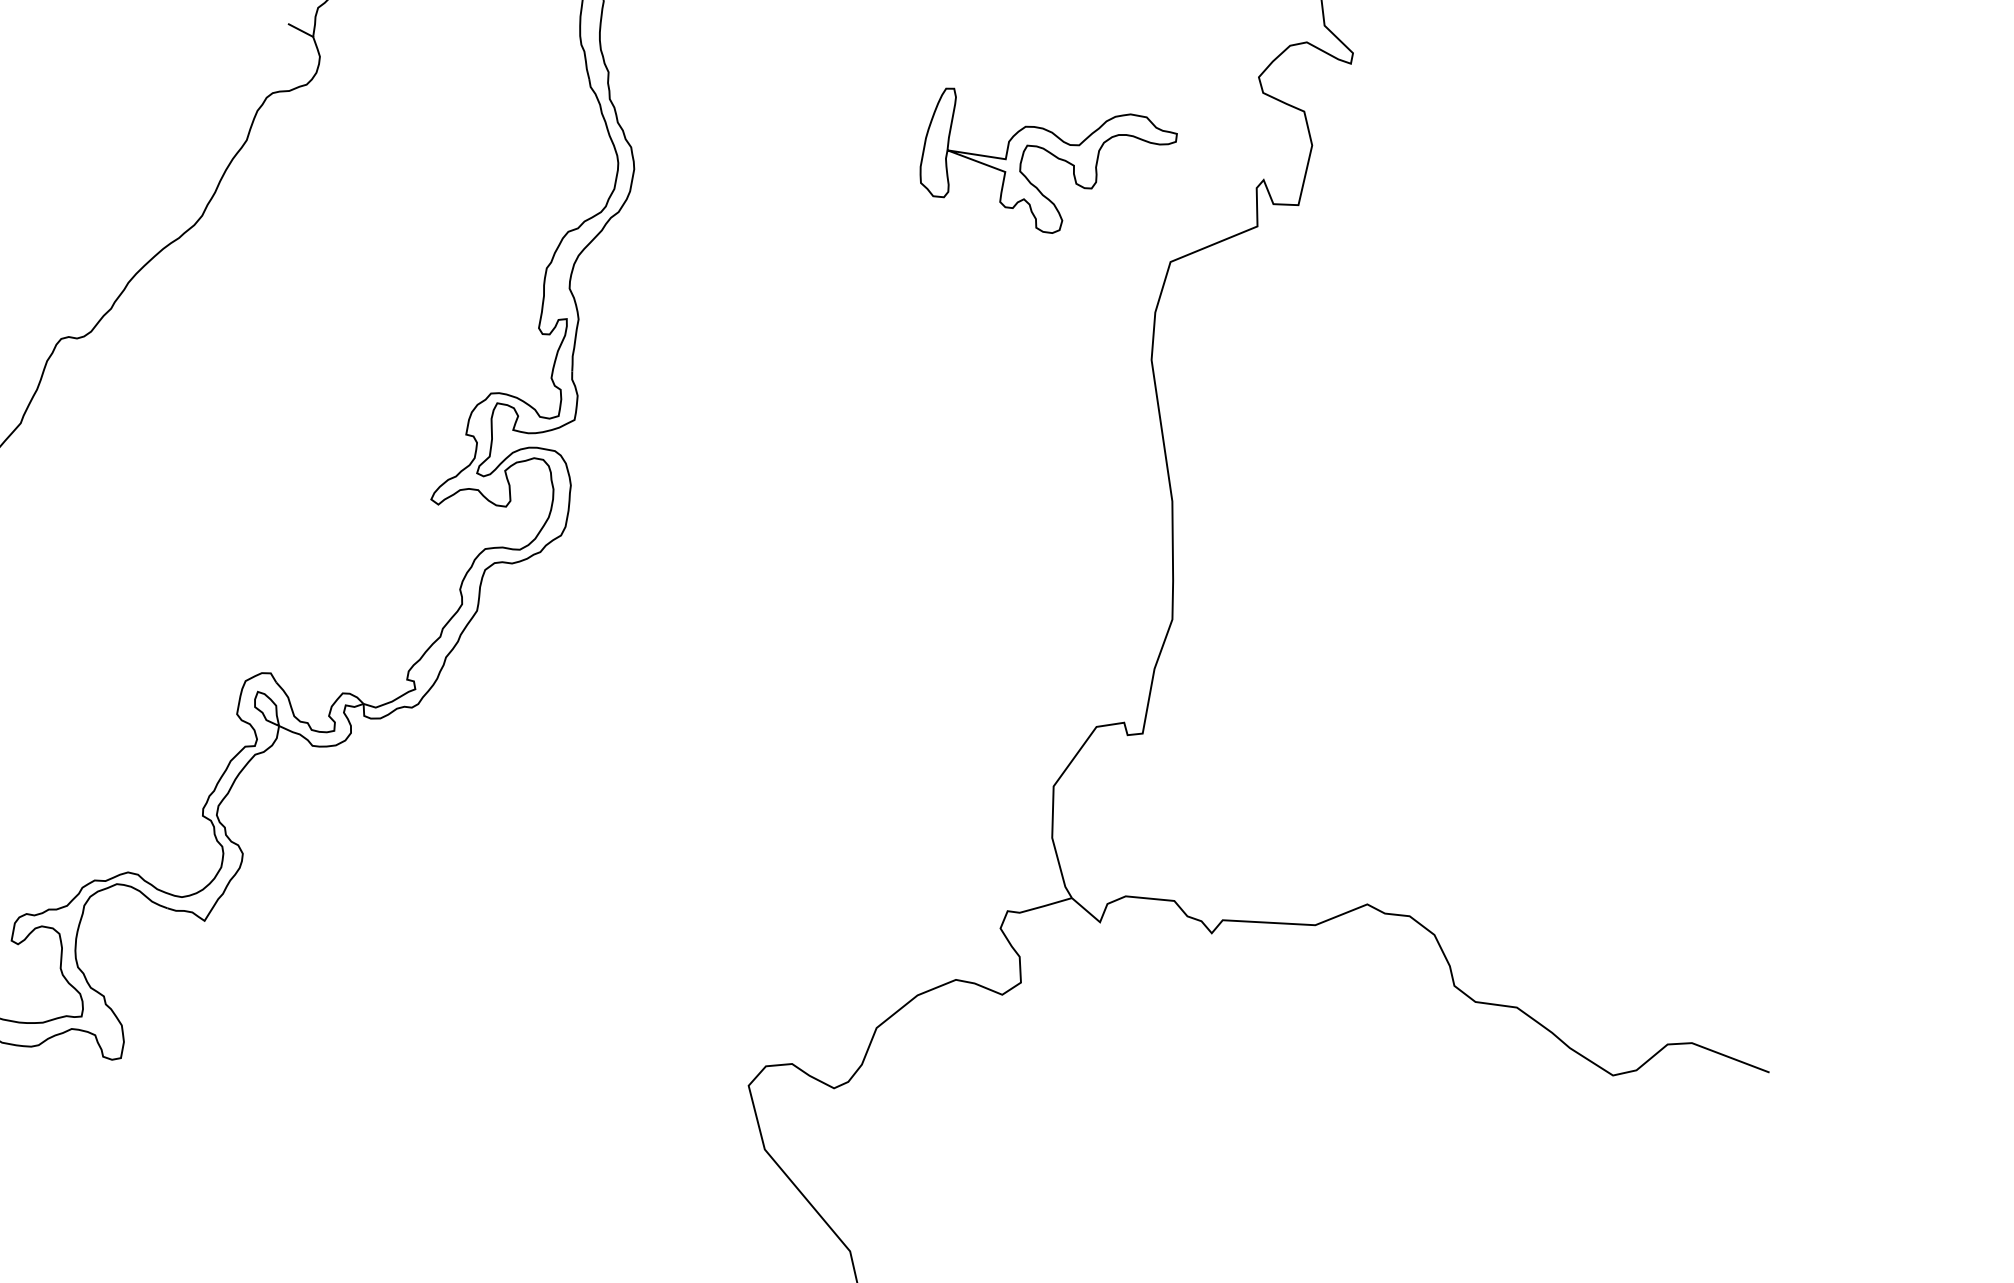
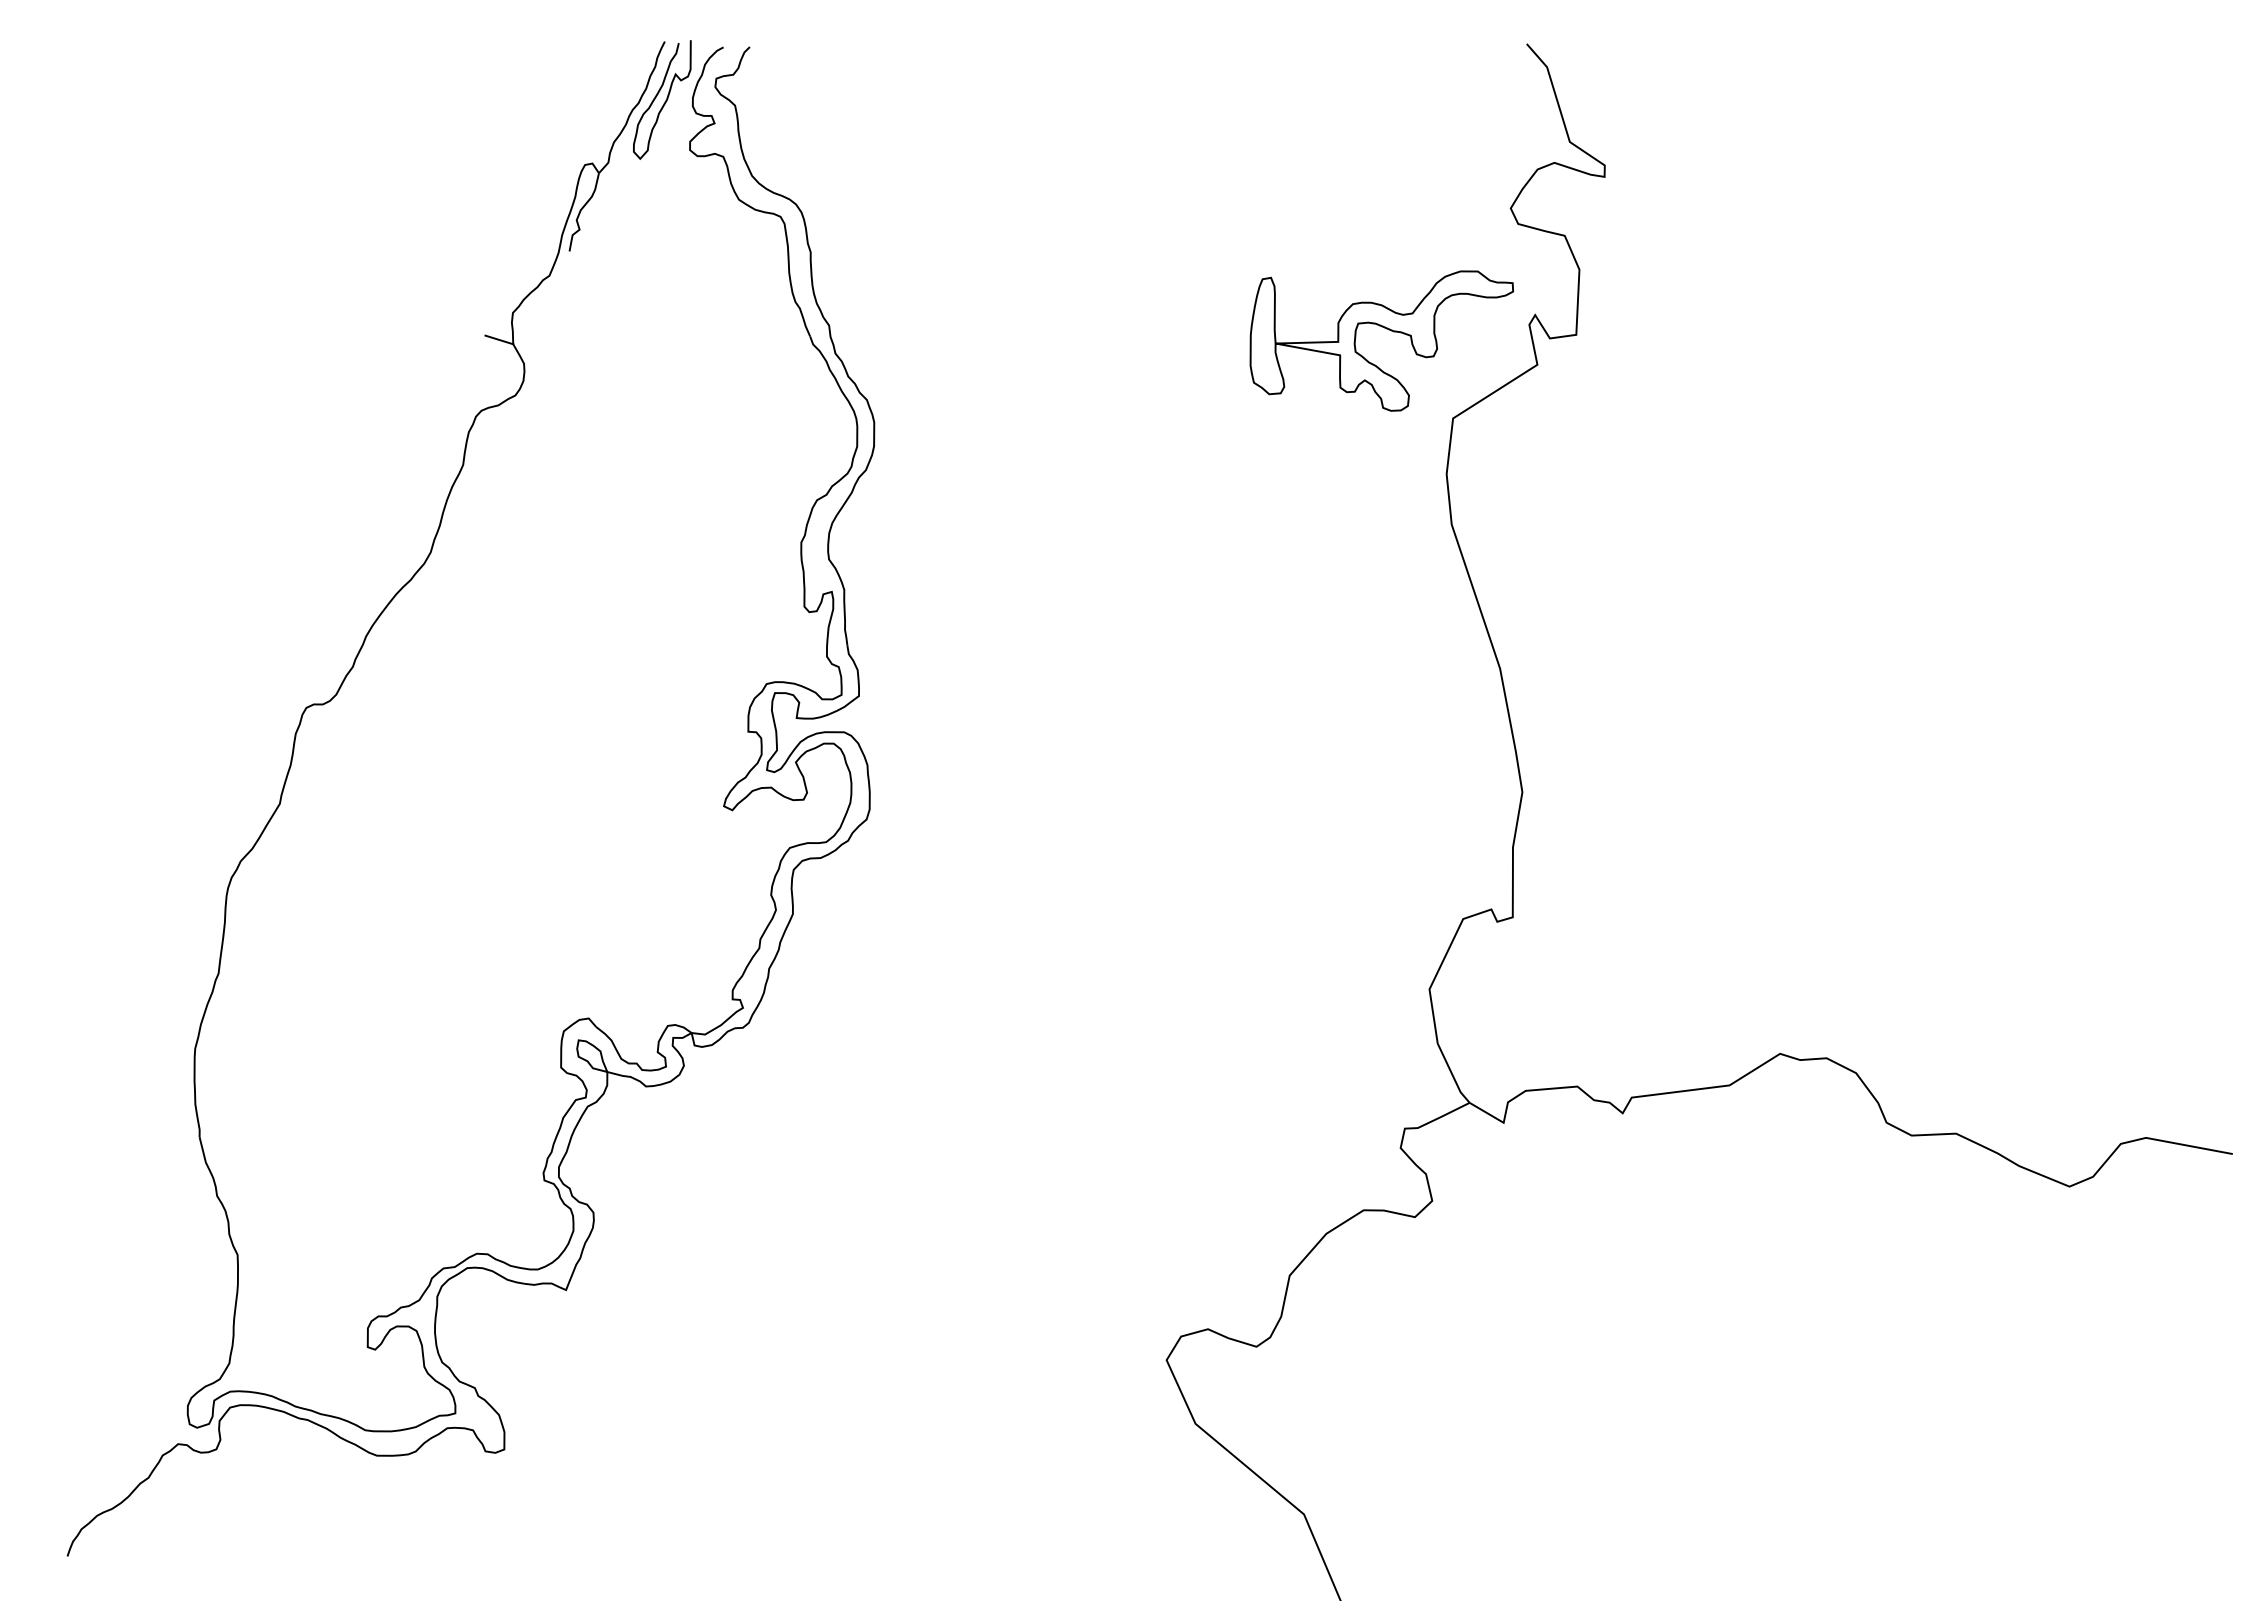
part: (1052, 155) -> (1386, 329), moved

